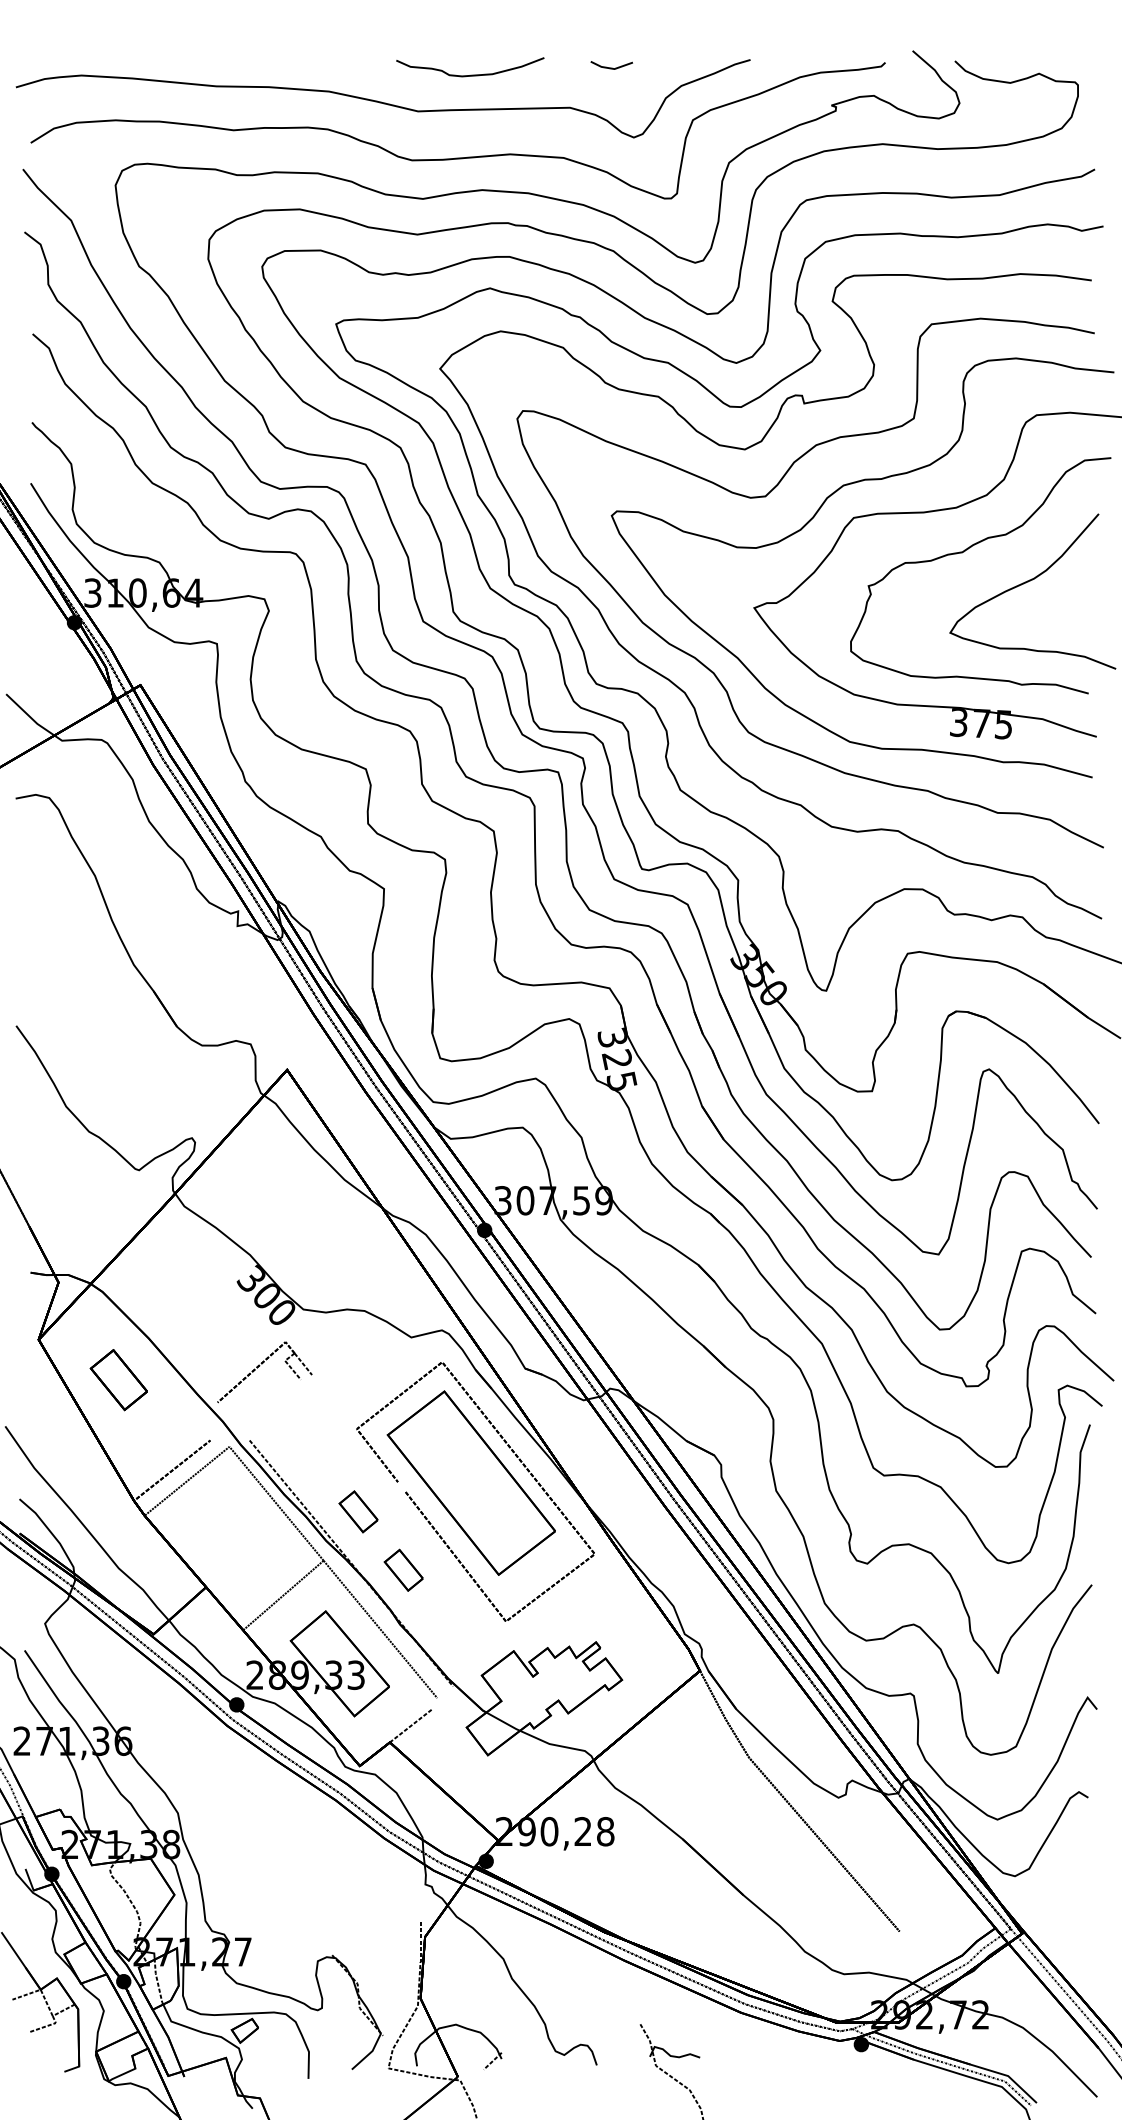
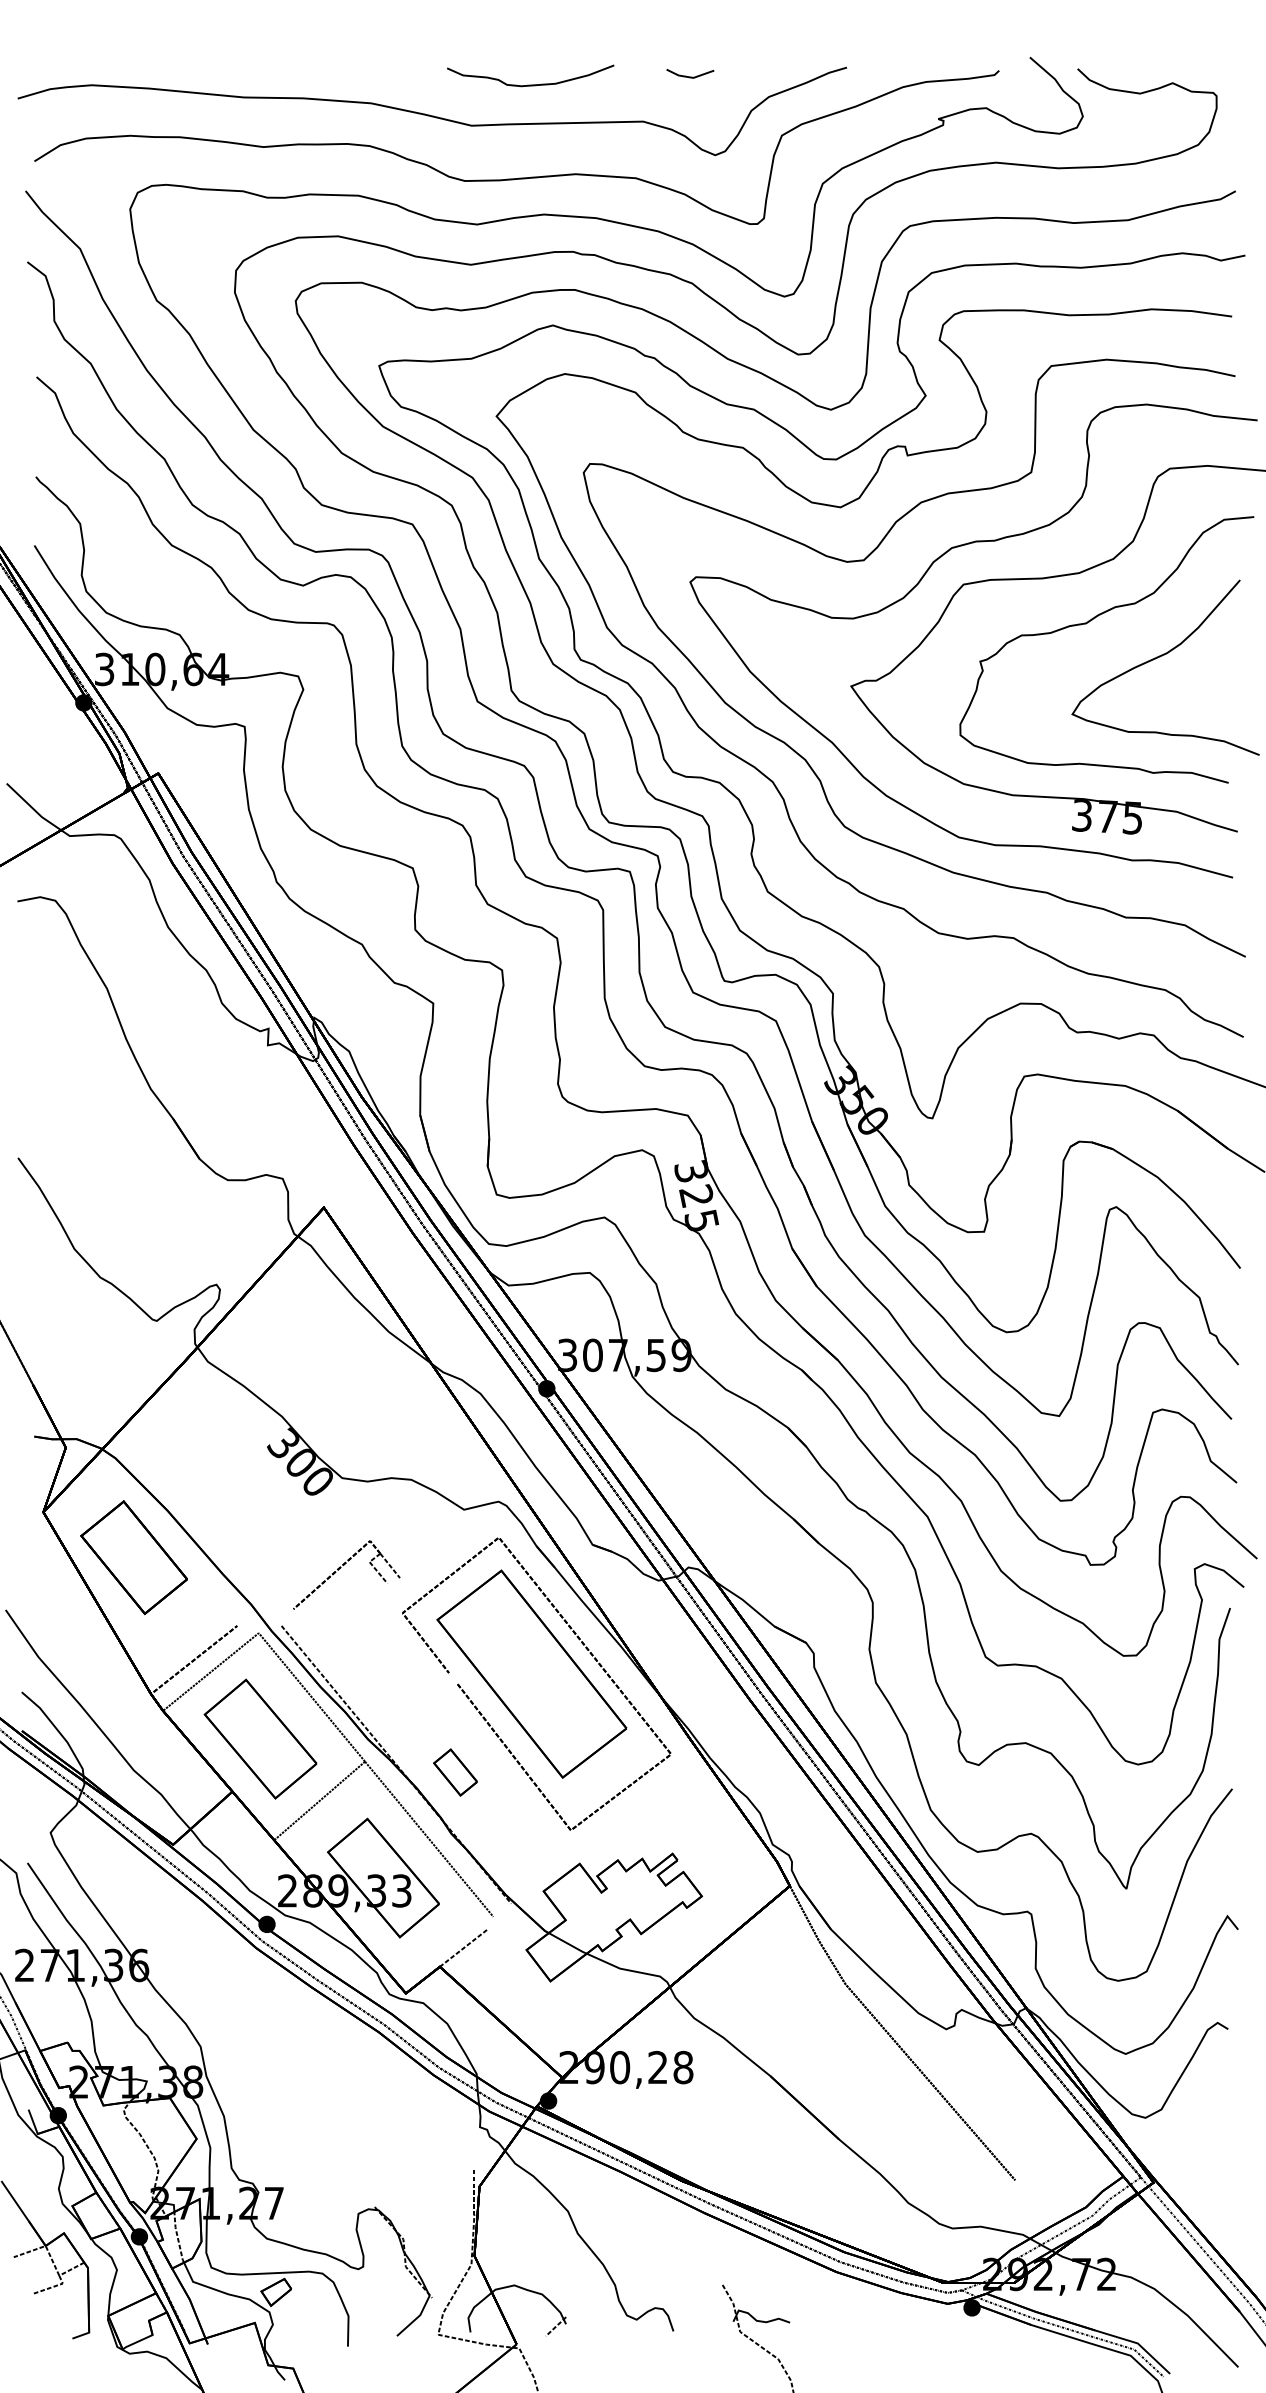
part: (259, 1366) -> (340, 1568), moved
part: (118, 1379) -> (133, 1557), size x1.67
part: (358, 1511) -> (404, 1706), removed
part: (231, 1540) -> (260, 1738), added

